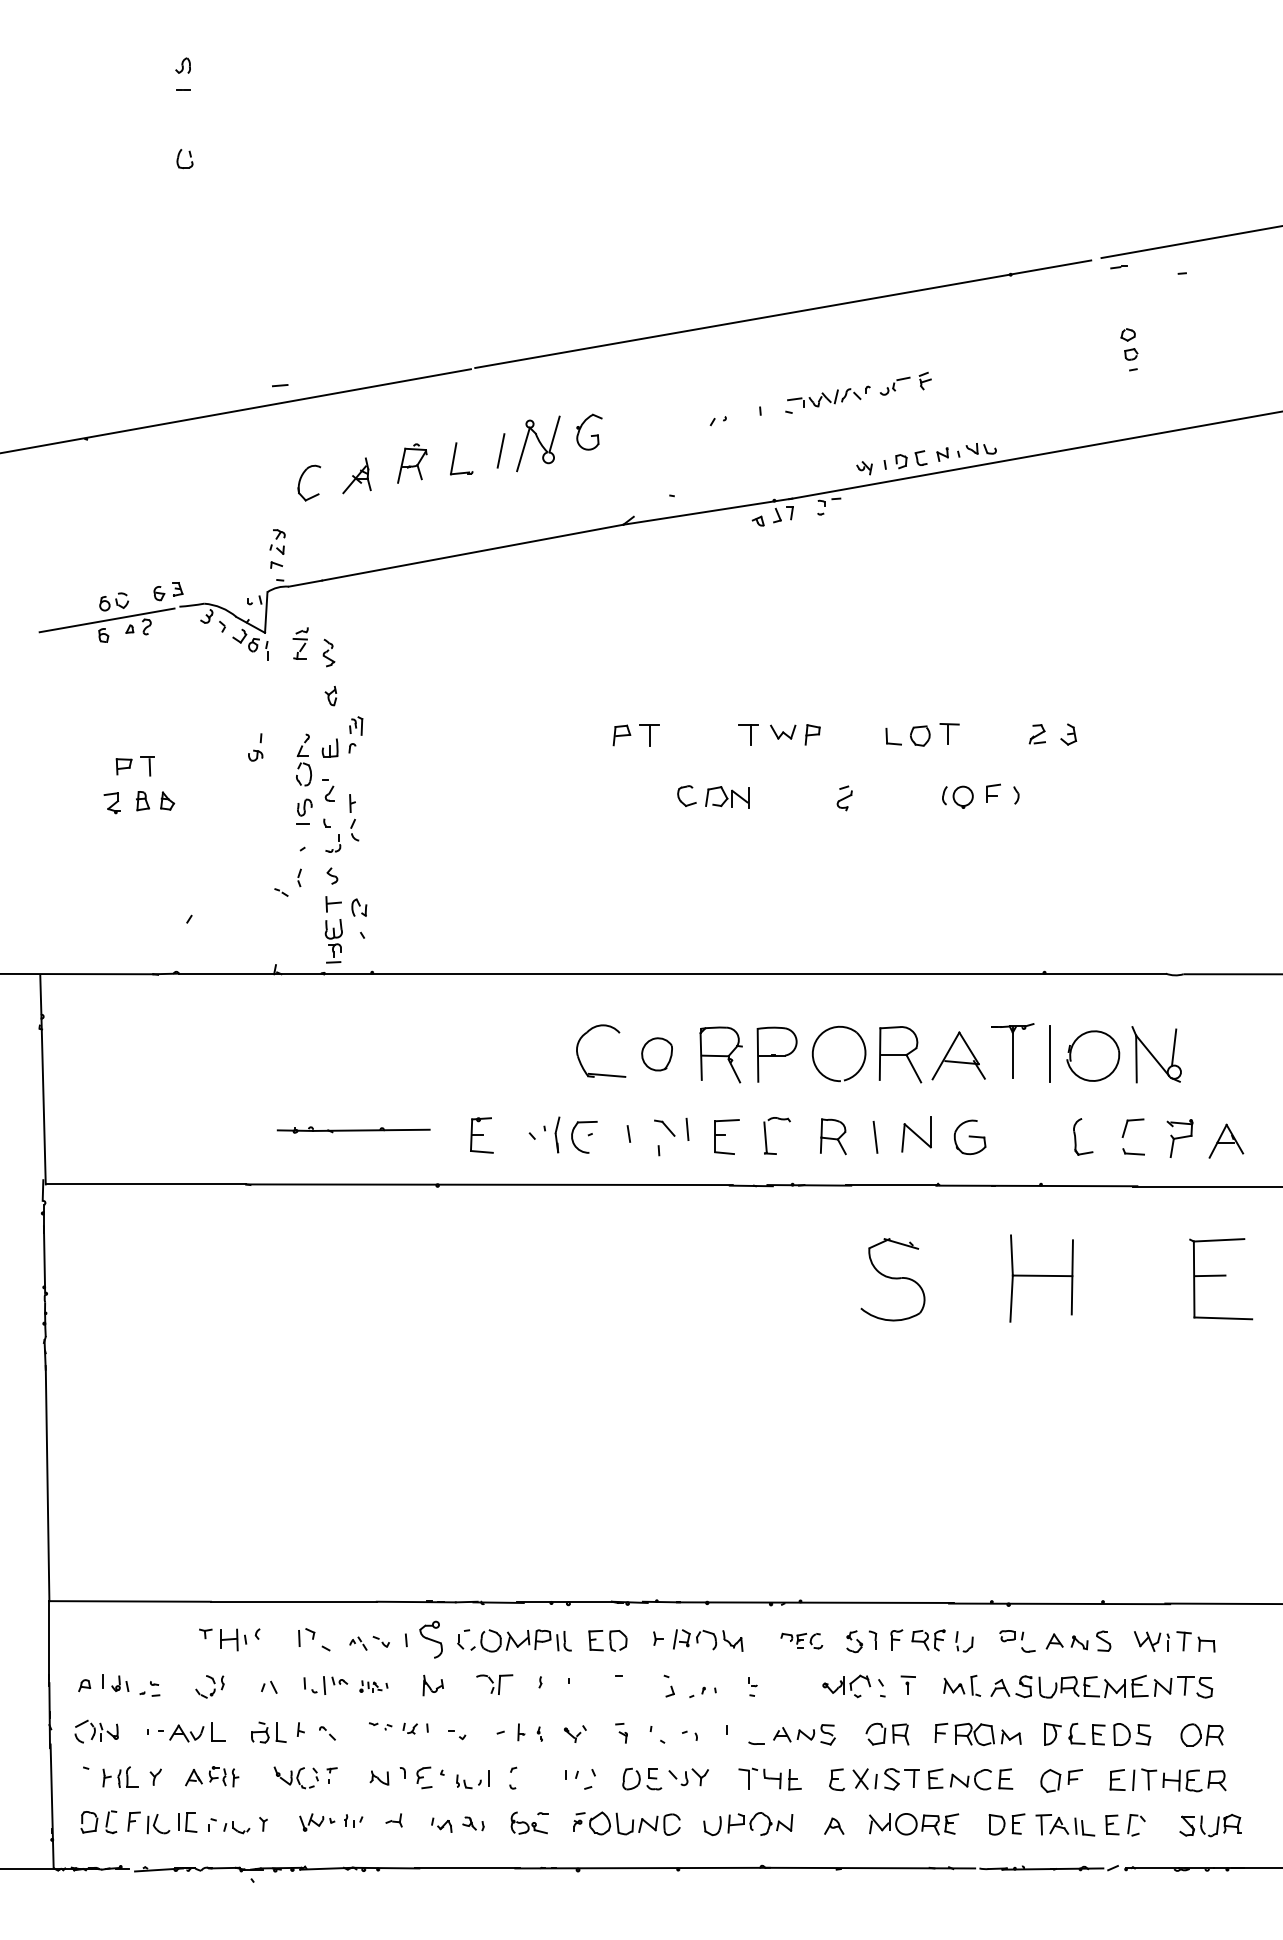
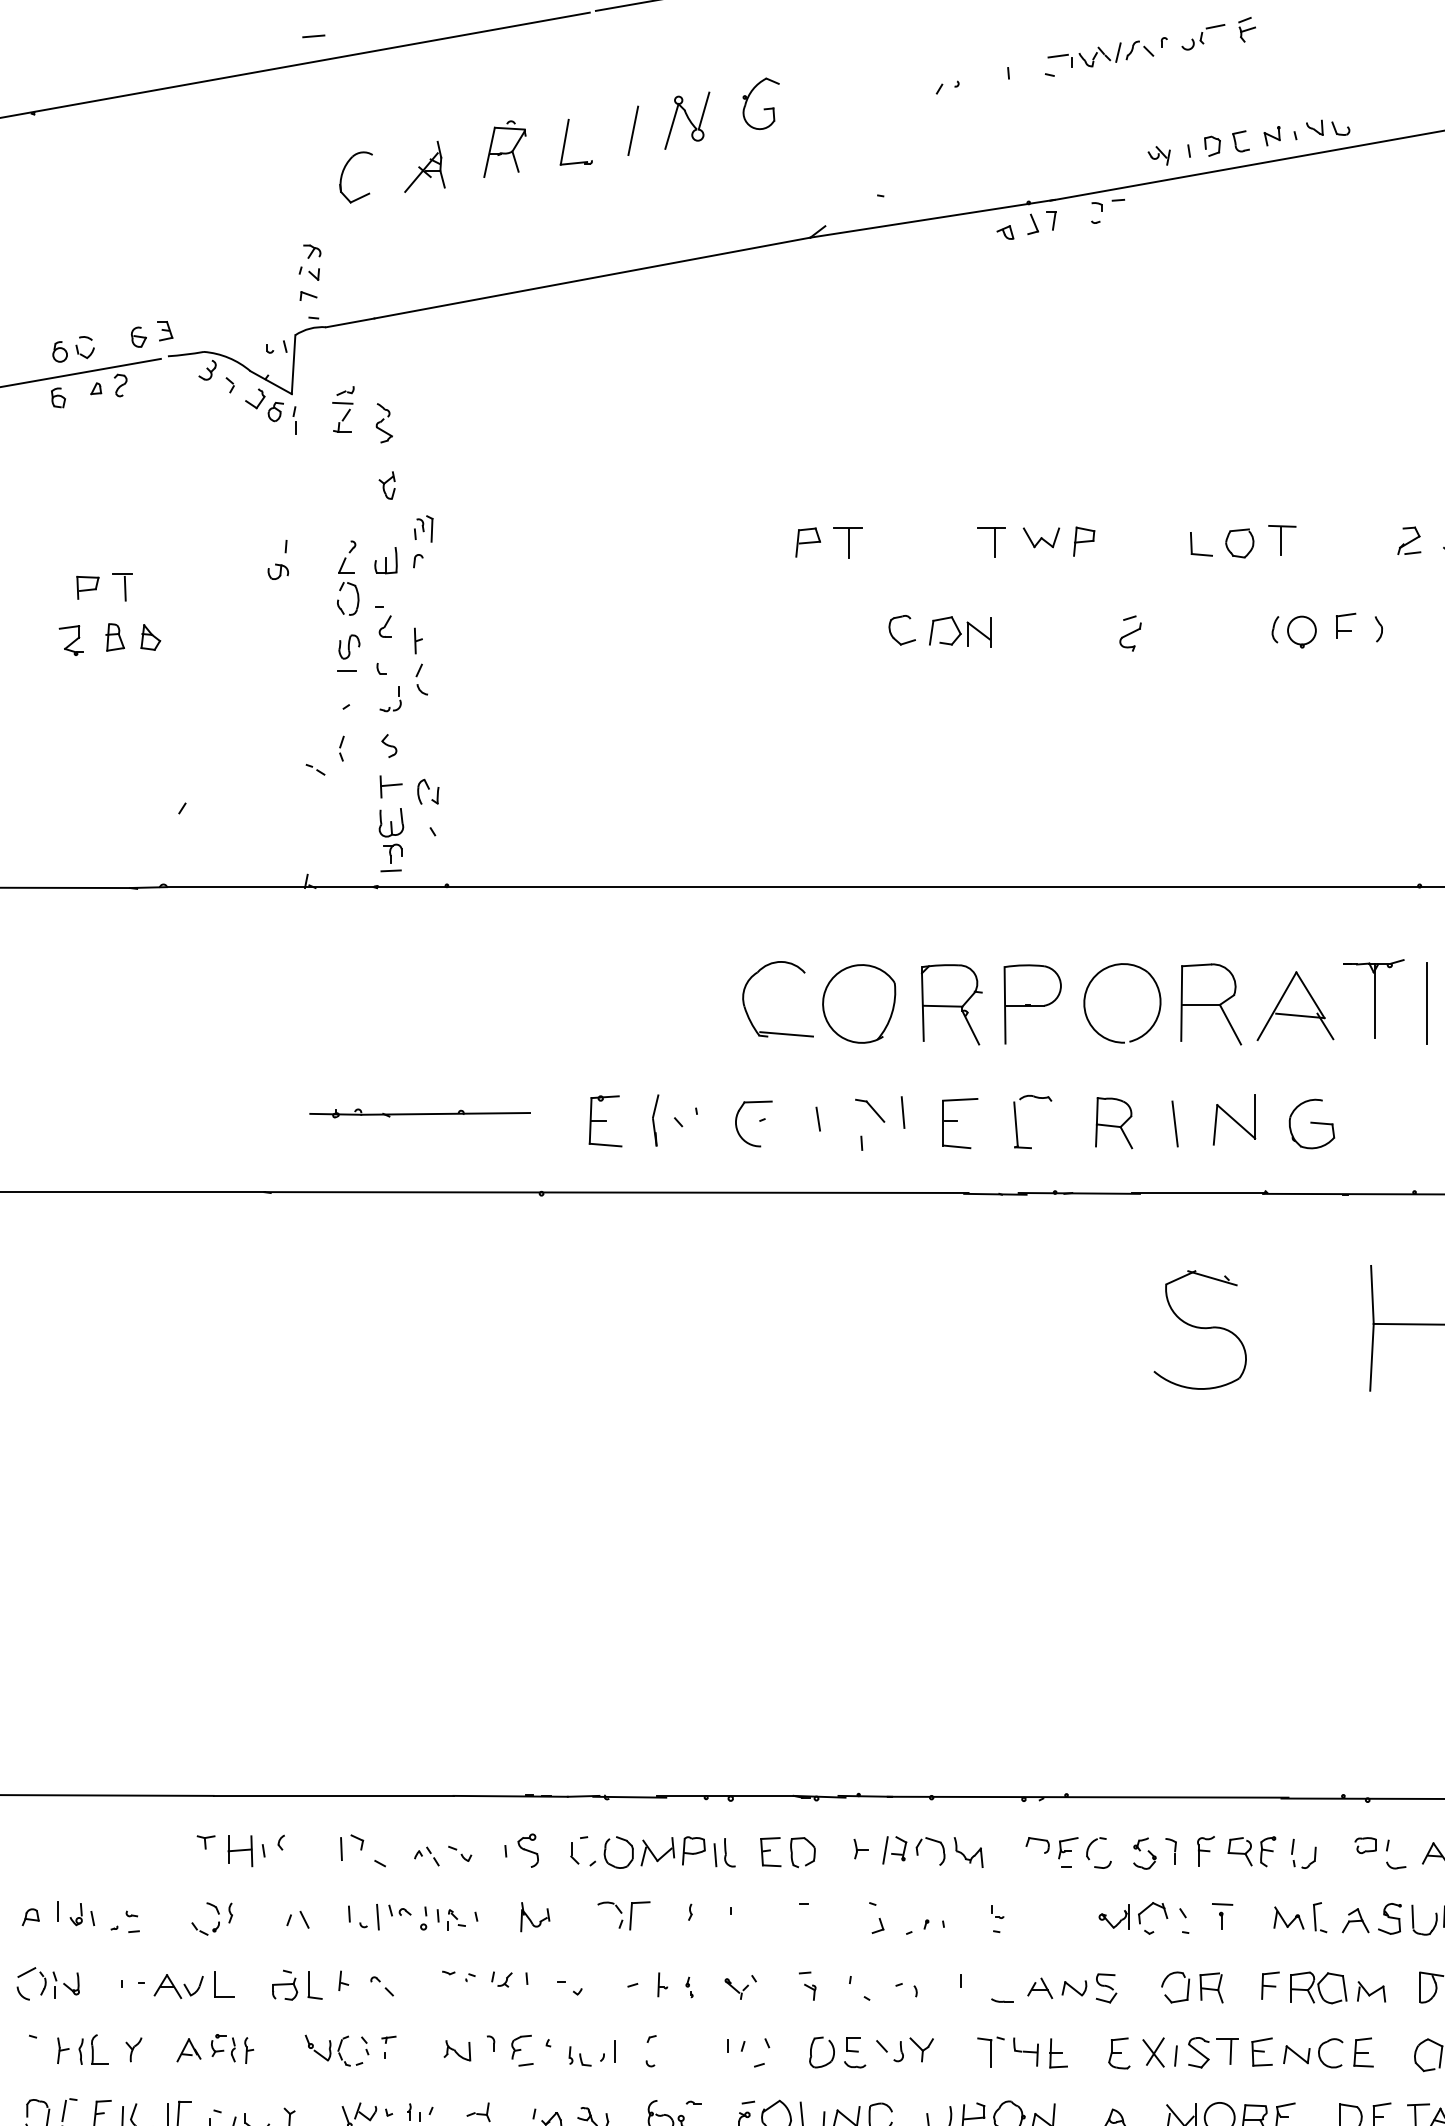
part: (538, 443) -> (687, 120), size x0.71
part: (656, 1054) -> (858, 1004), size x1.67
part: (557, 1134) -> (655, 1119), moved
part: (423, 1639) -> (521, 1850), size x0.62
part: (801, 1640) -> (1067, 1851), size x1.43
part: (373, 1686) -> (448, 1918), size x1.43

